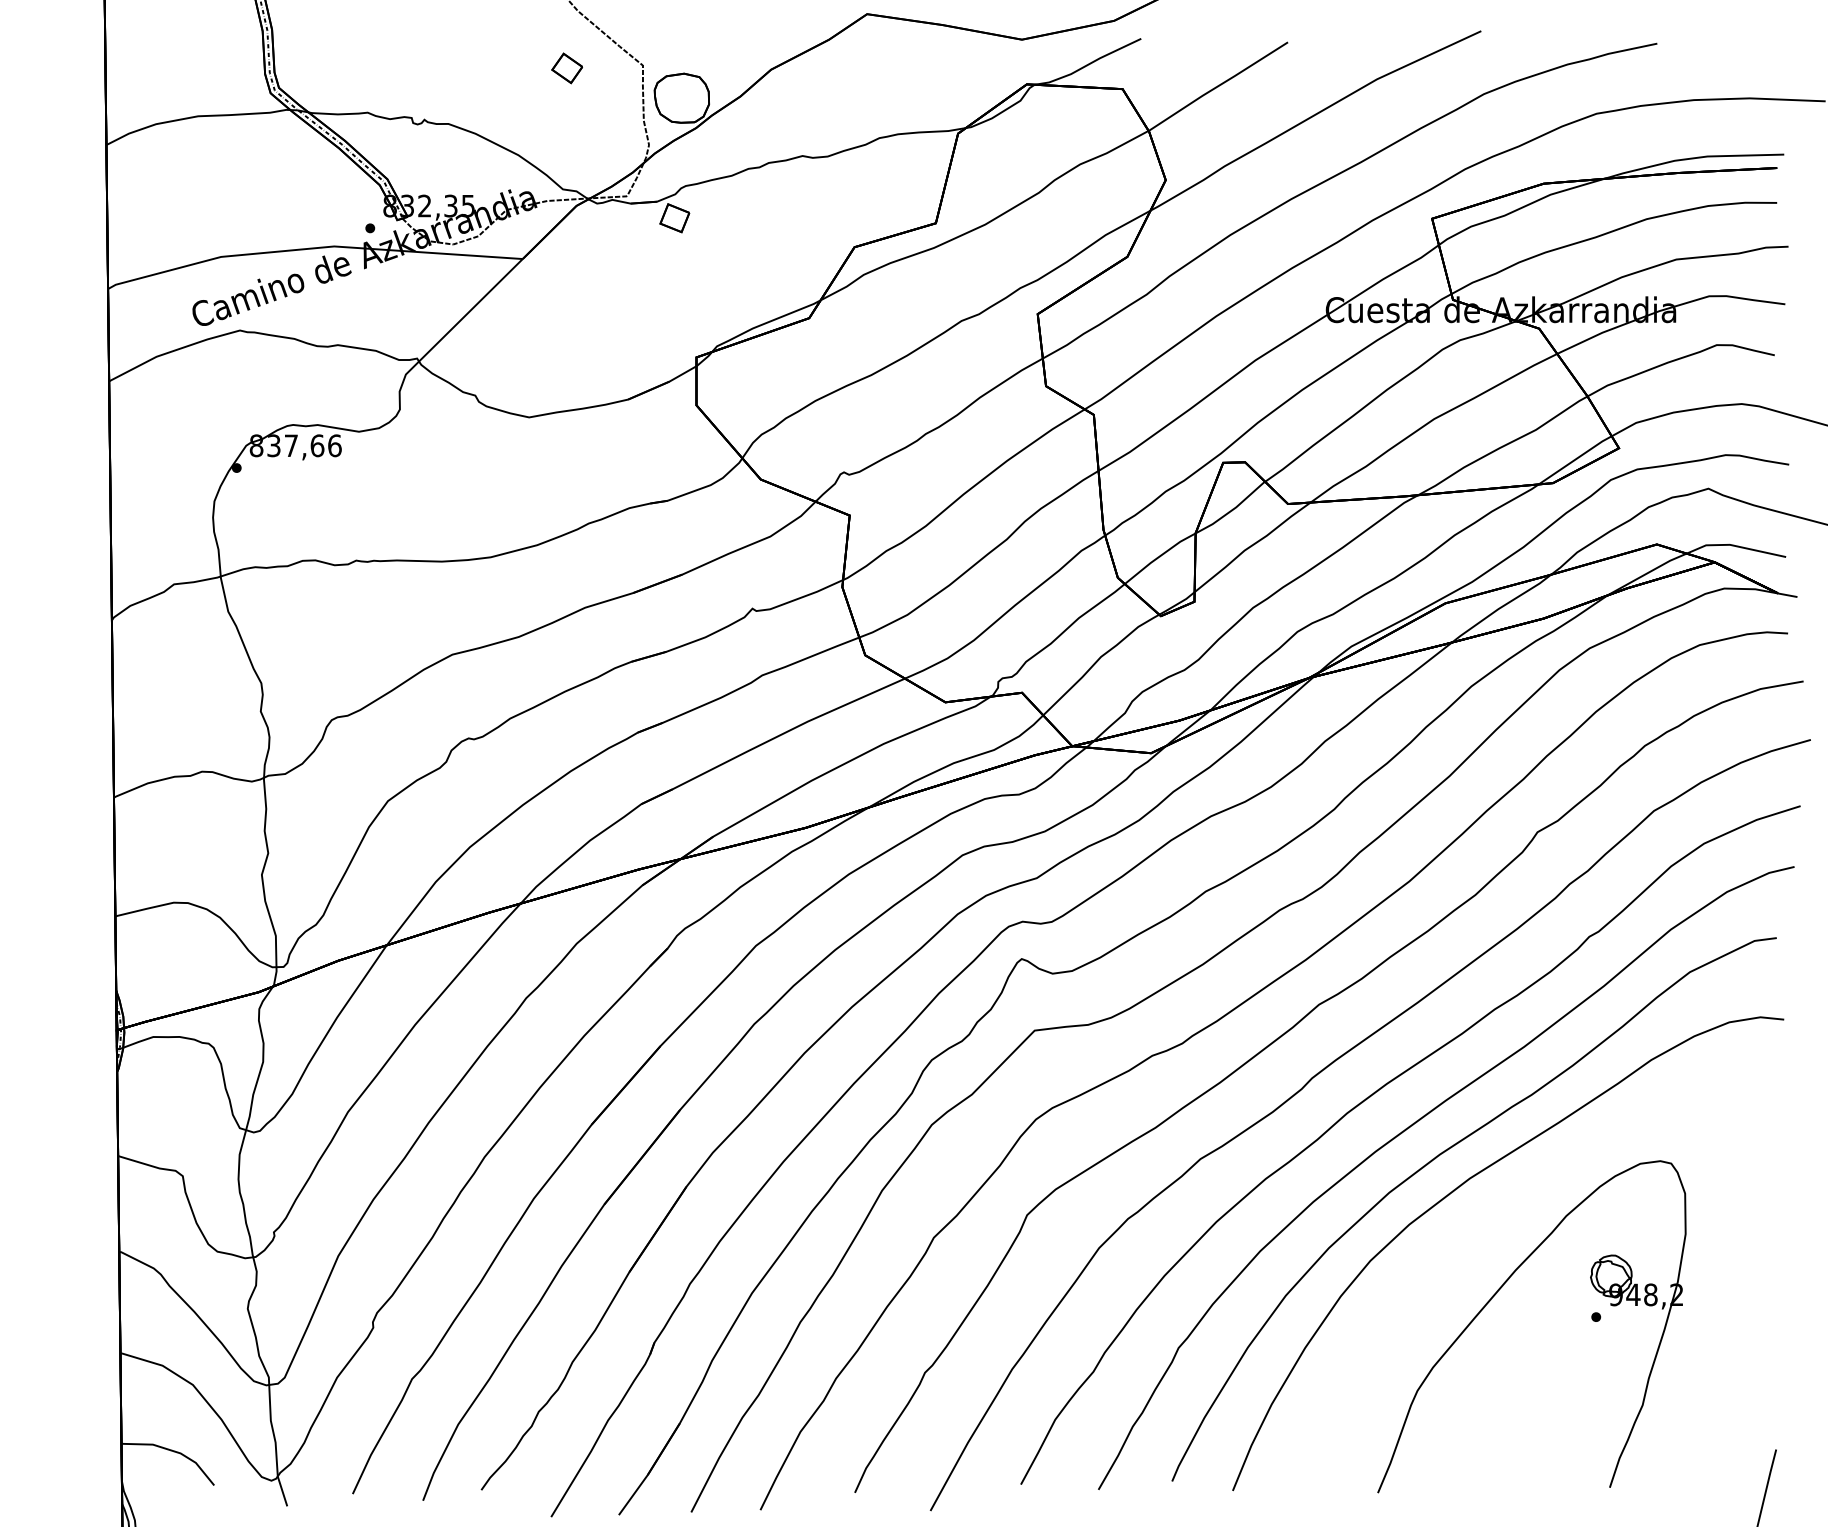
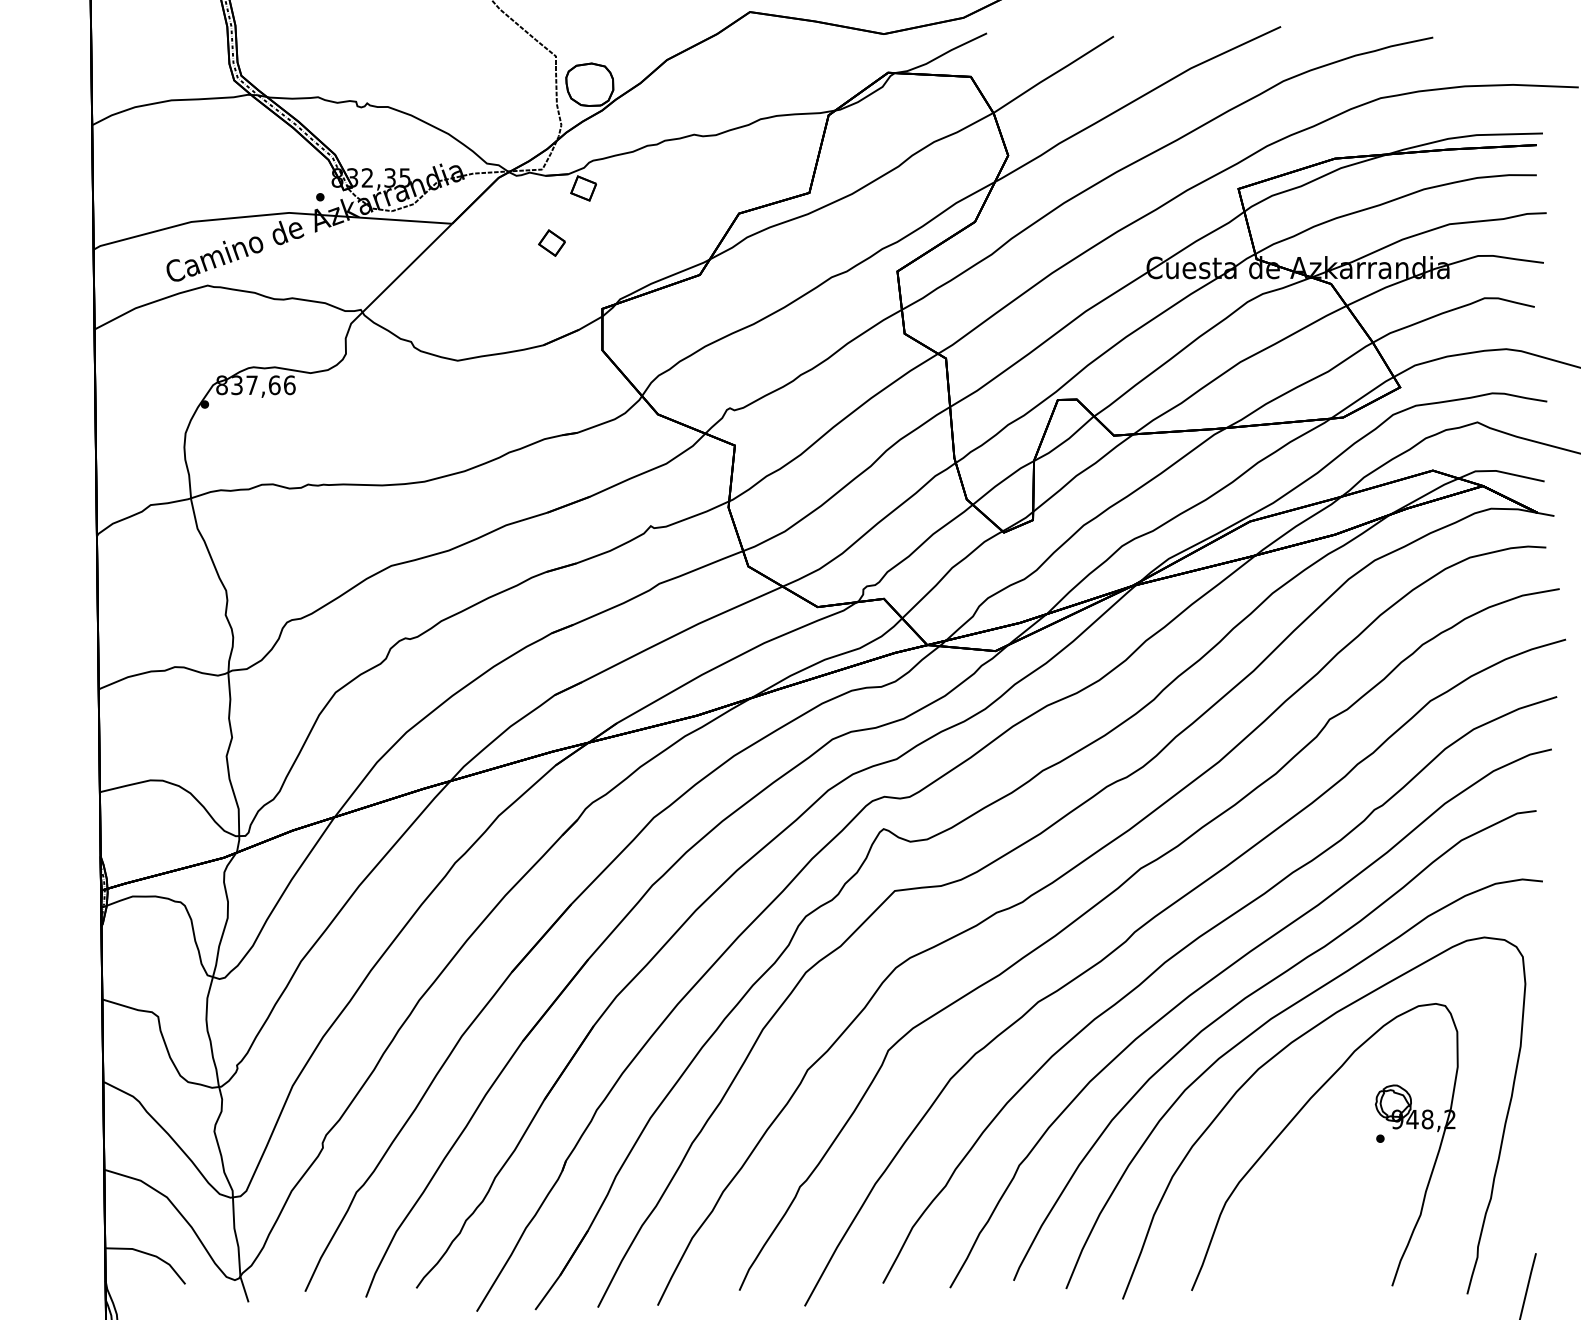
part: (566, 68) -> (551, 243), moved
curve: (1473, 1223) -> (1274, 1057), added

